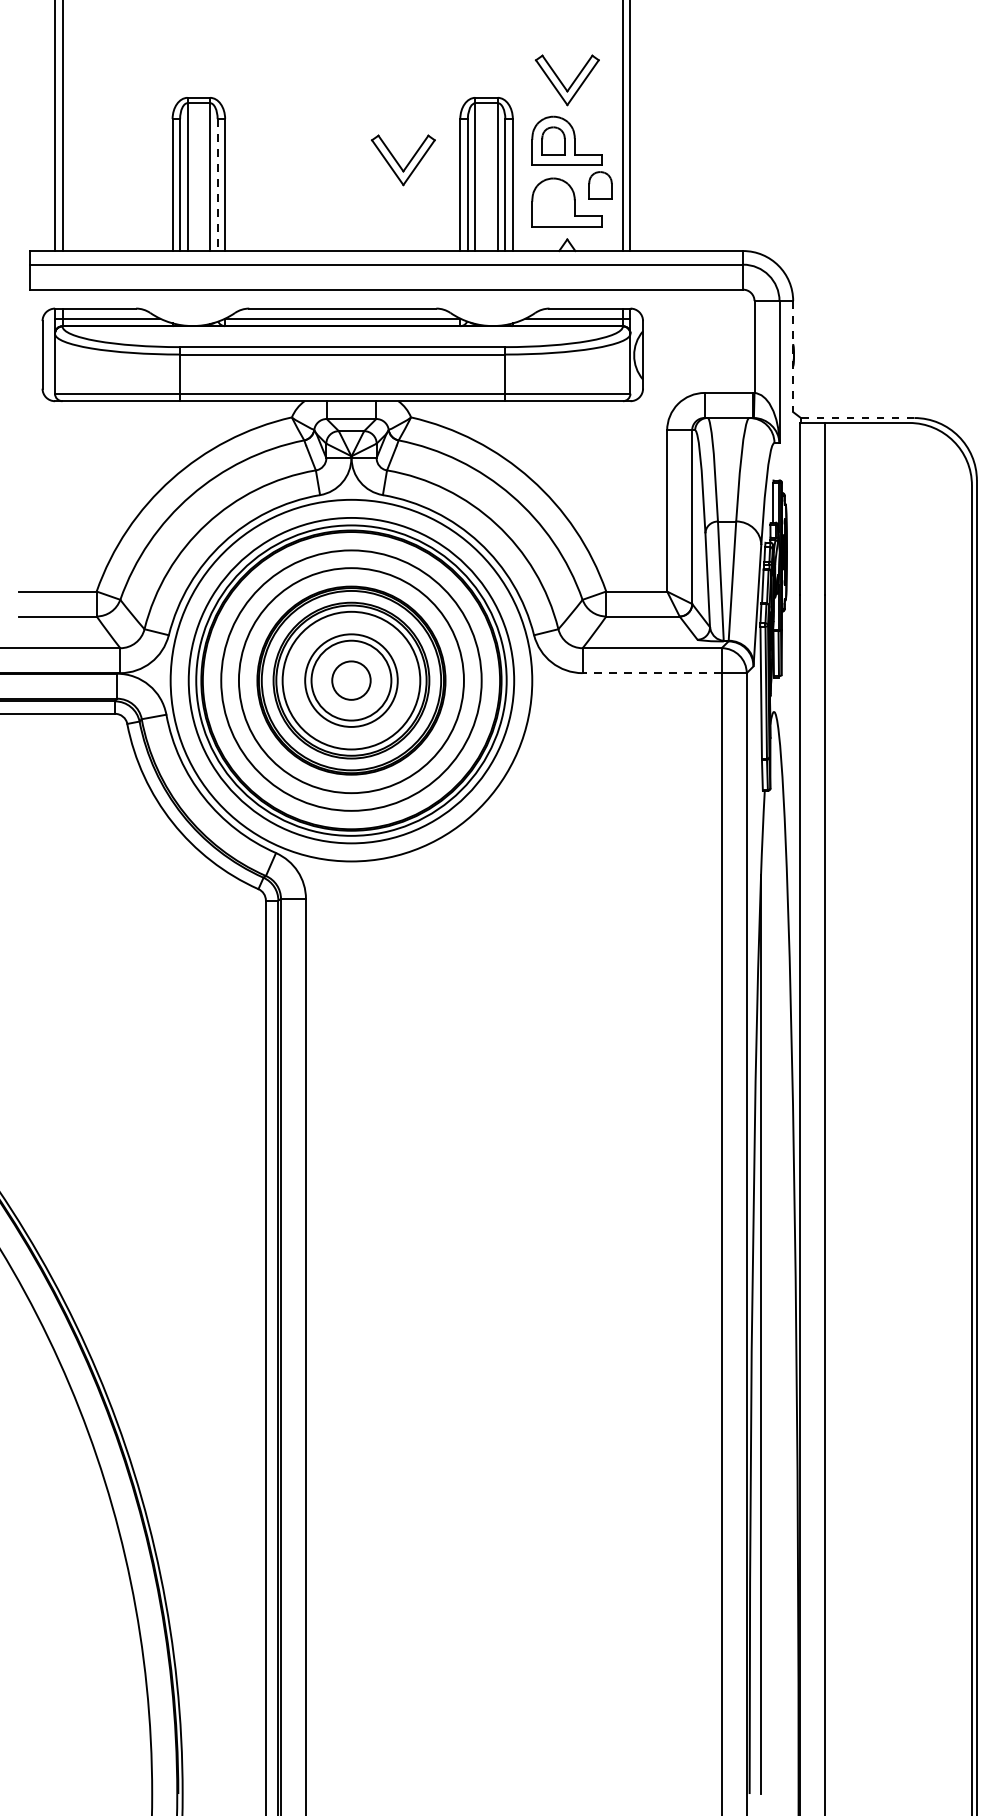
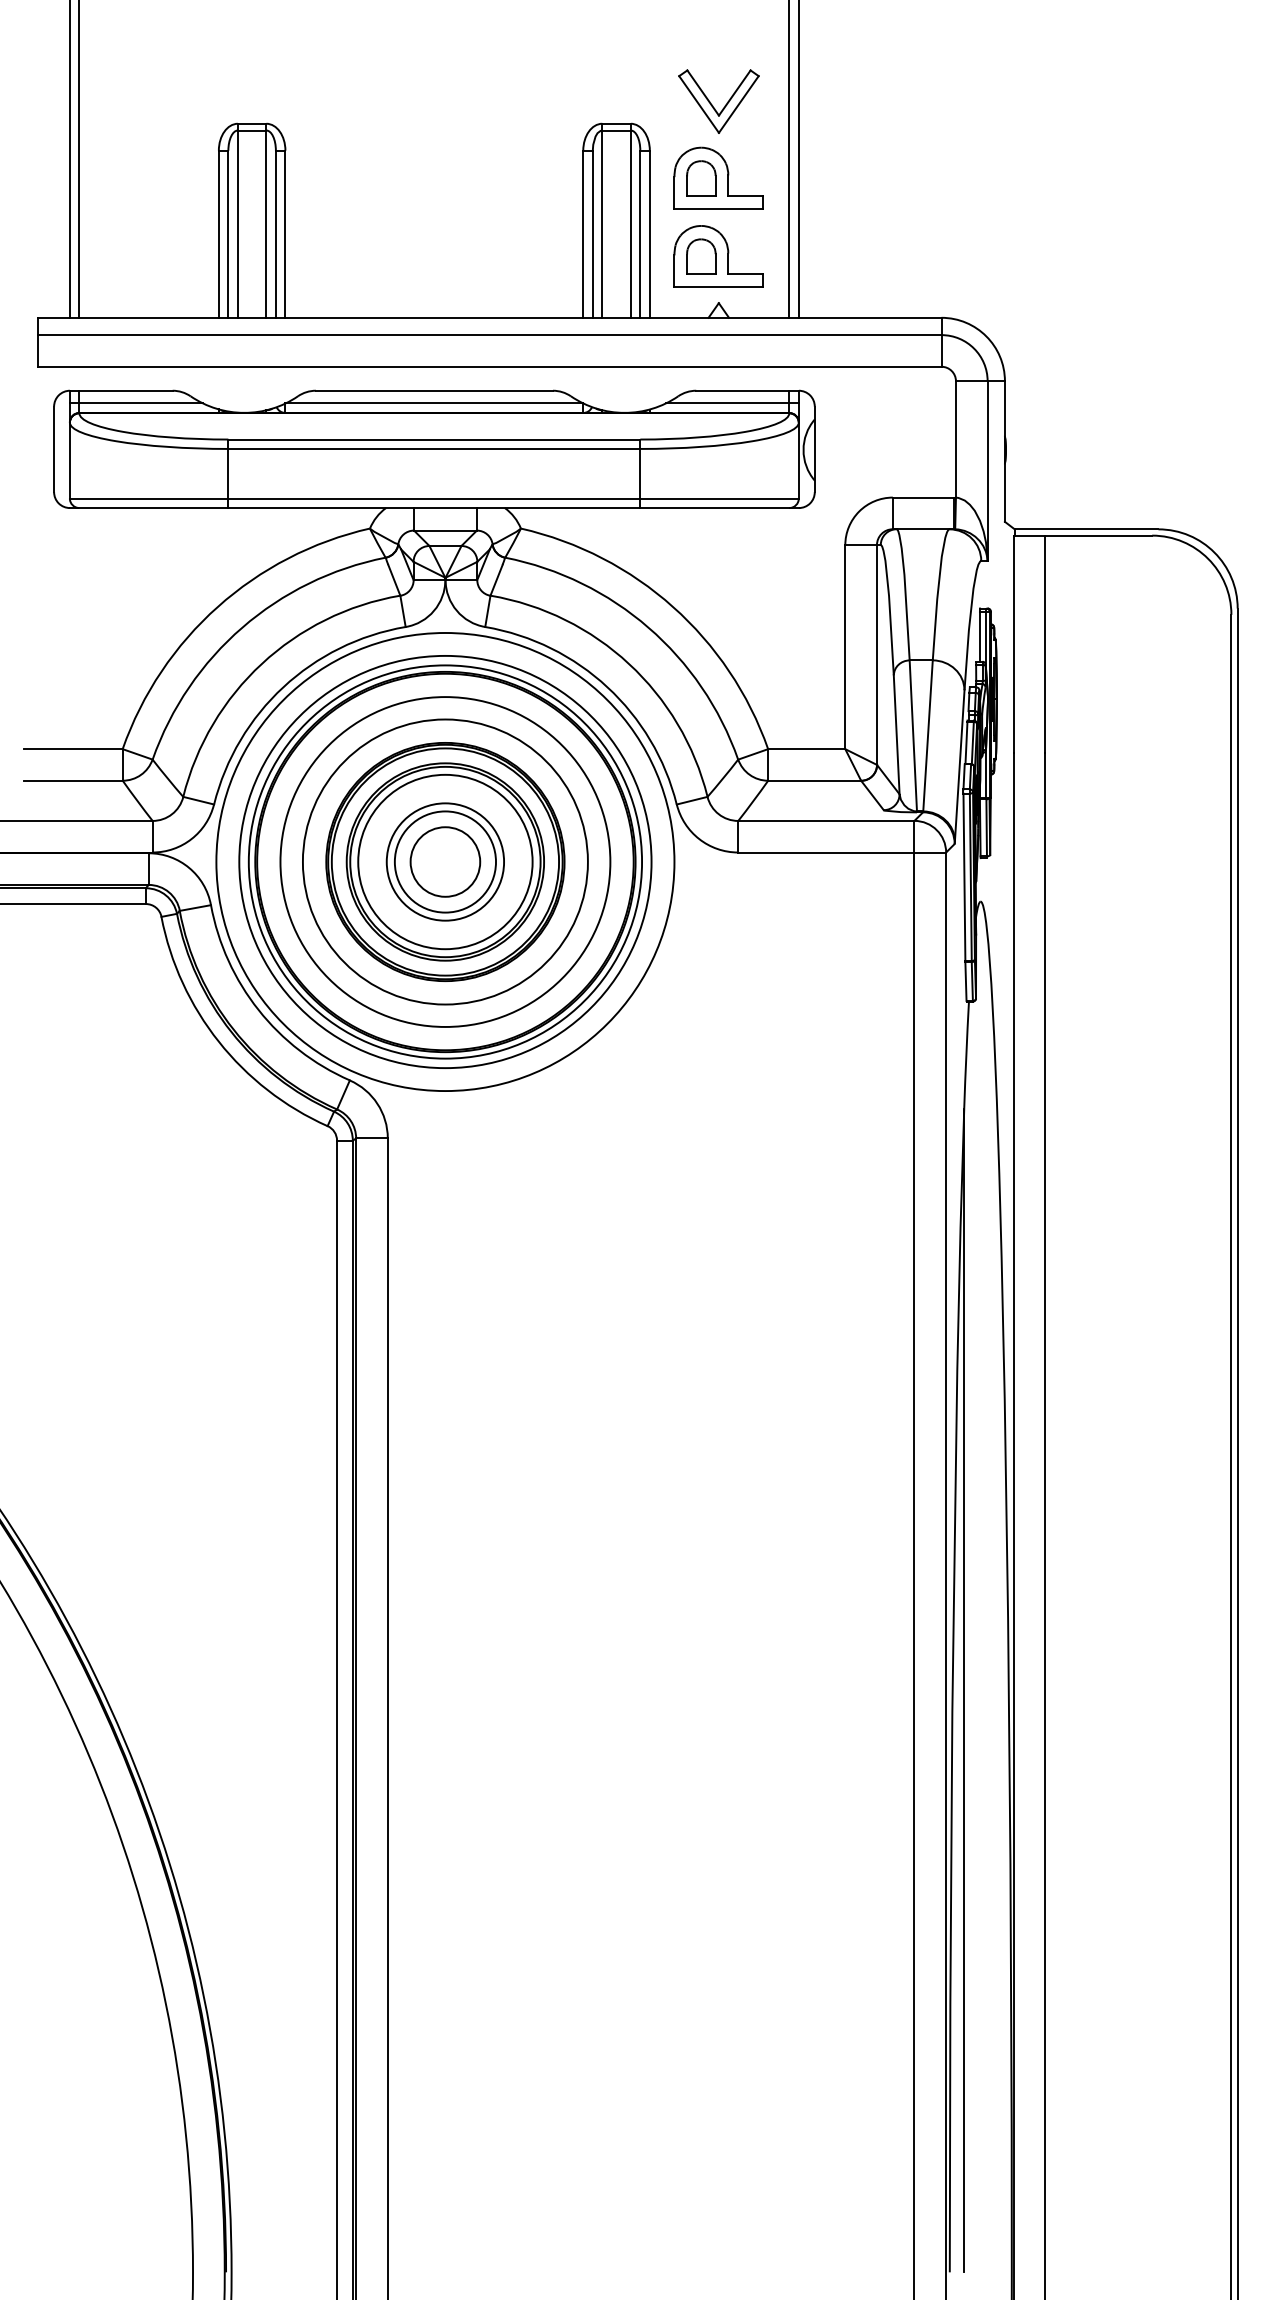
part: (402, 160) -> (510, 203), removed
line: (217, 185) -> (275, 234), dashed -> solid
part: (600, 185) -> (701, 256), moved
line: (793, 356) -> (1005, 451), dashed -> solid
line: (857, 417) -> (1086, 528), dashed -> solid
line: (652, 673) -> (826, 852), dashed -> solid
circle: (351, 680) -> (445, 861), size x1.43

